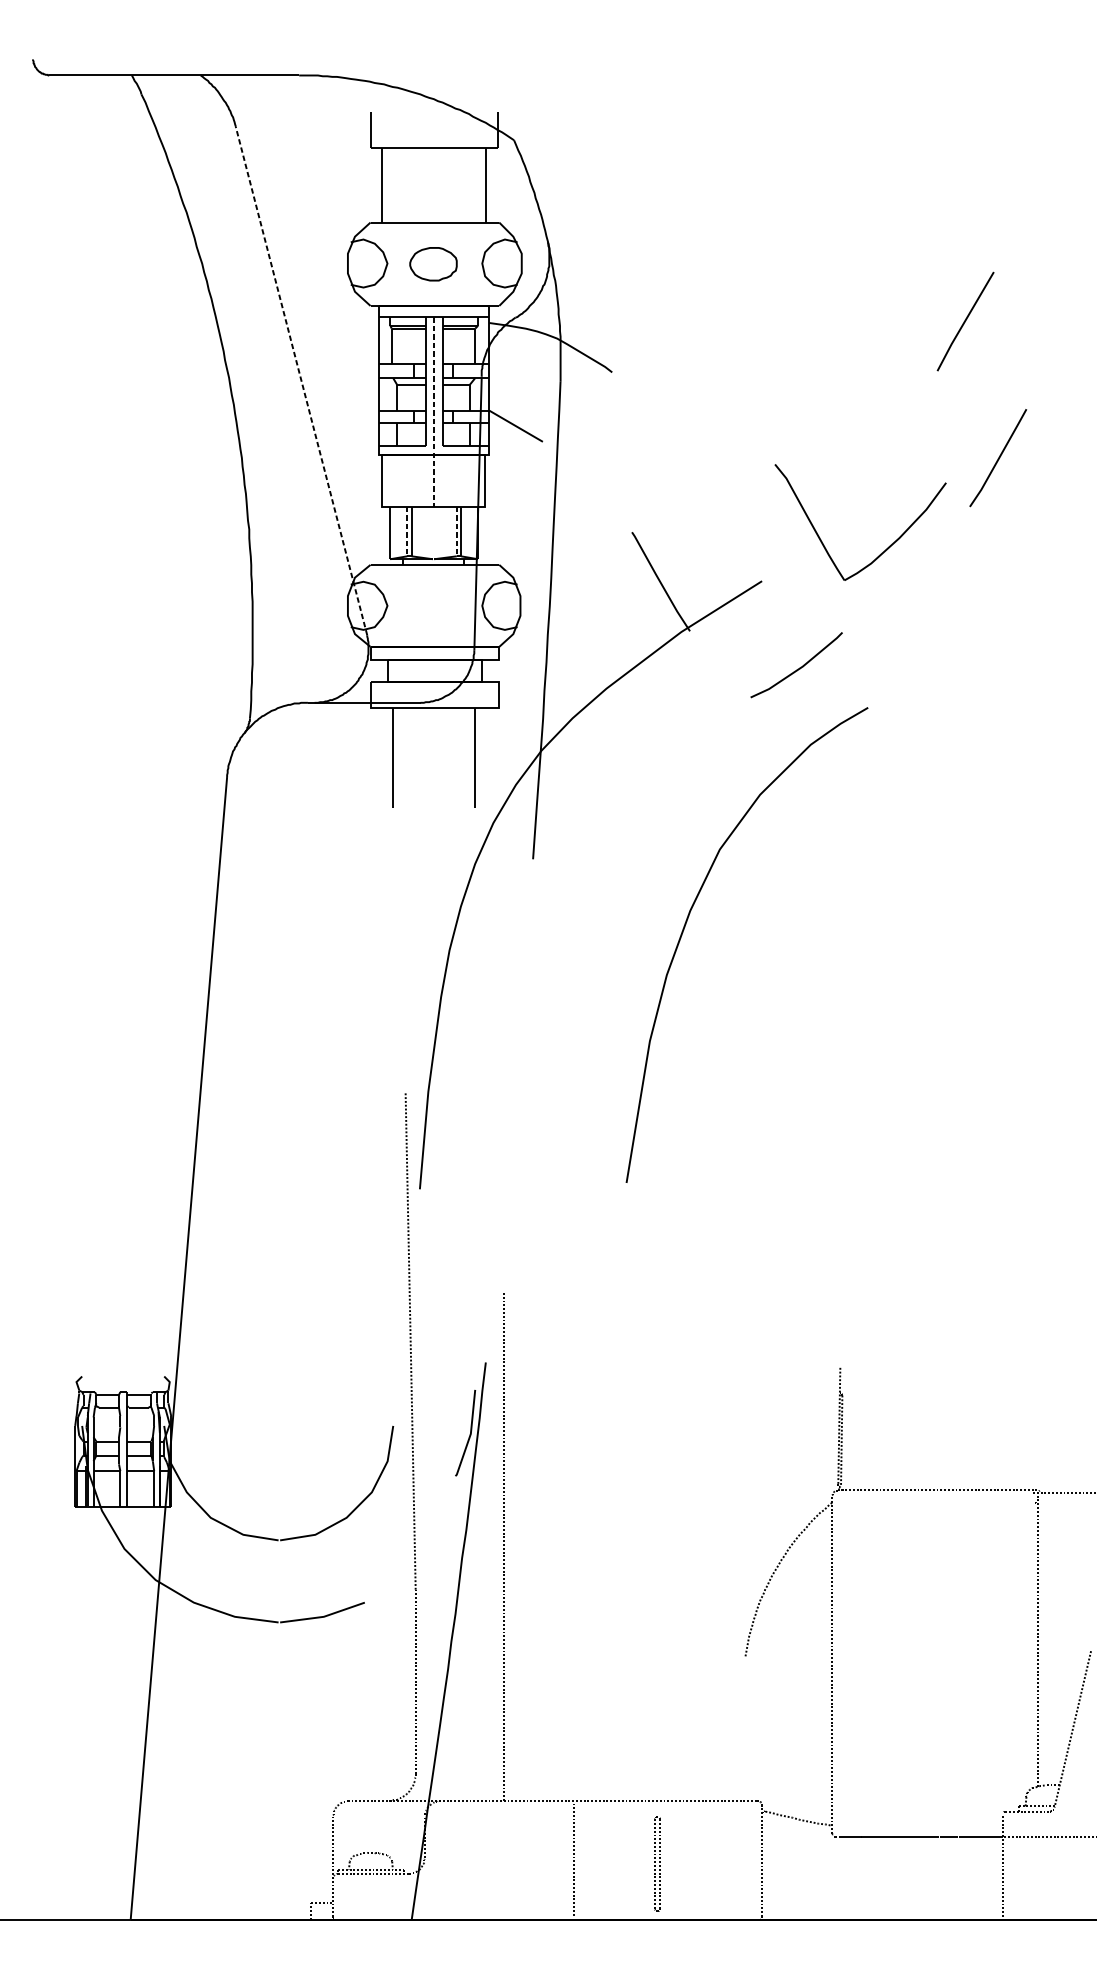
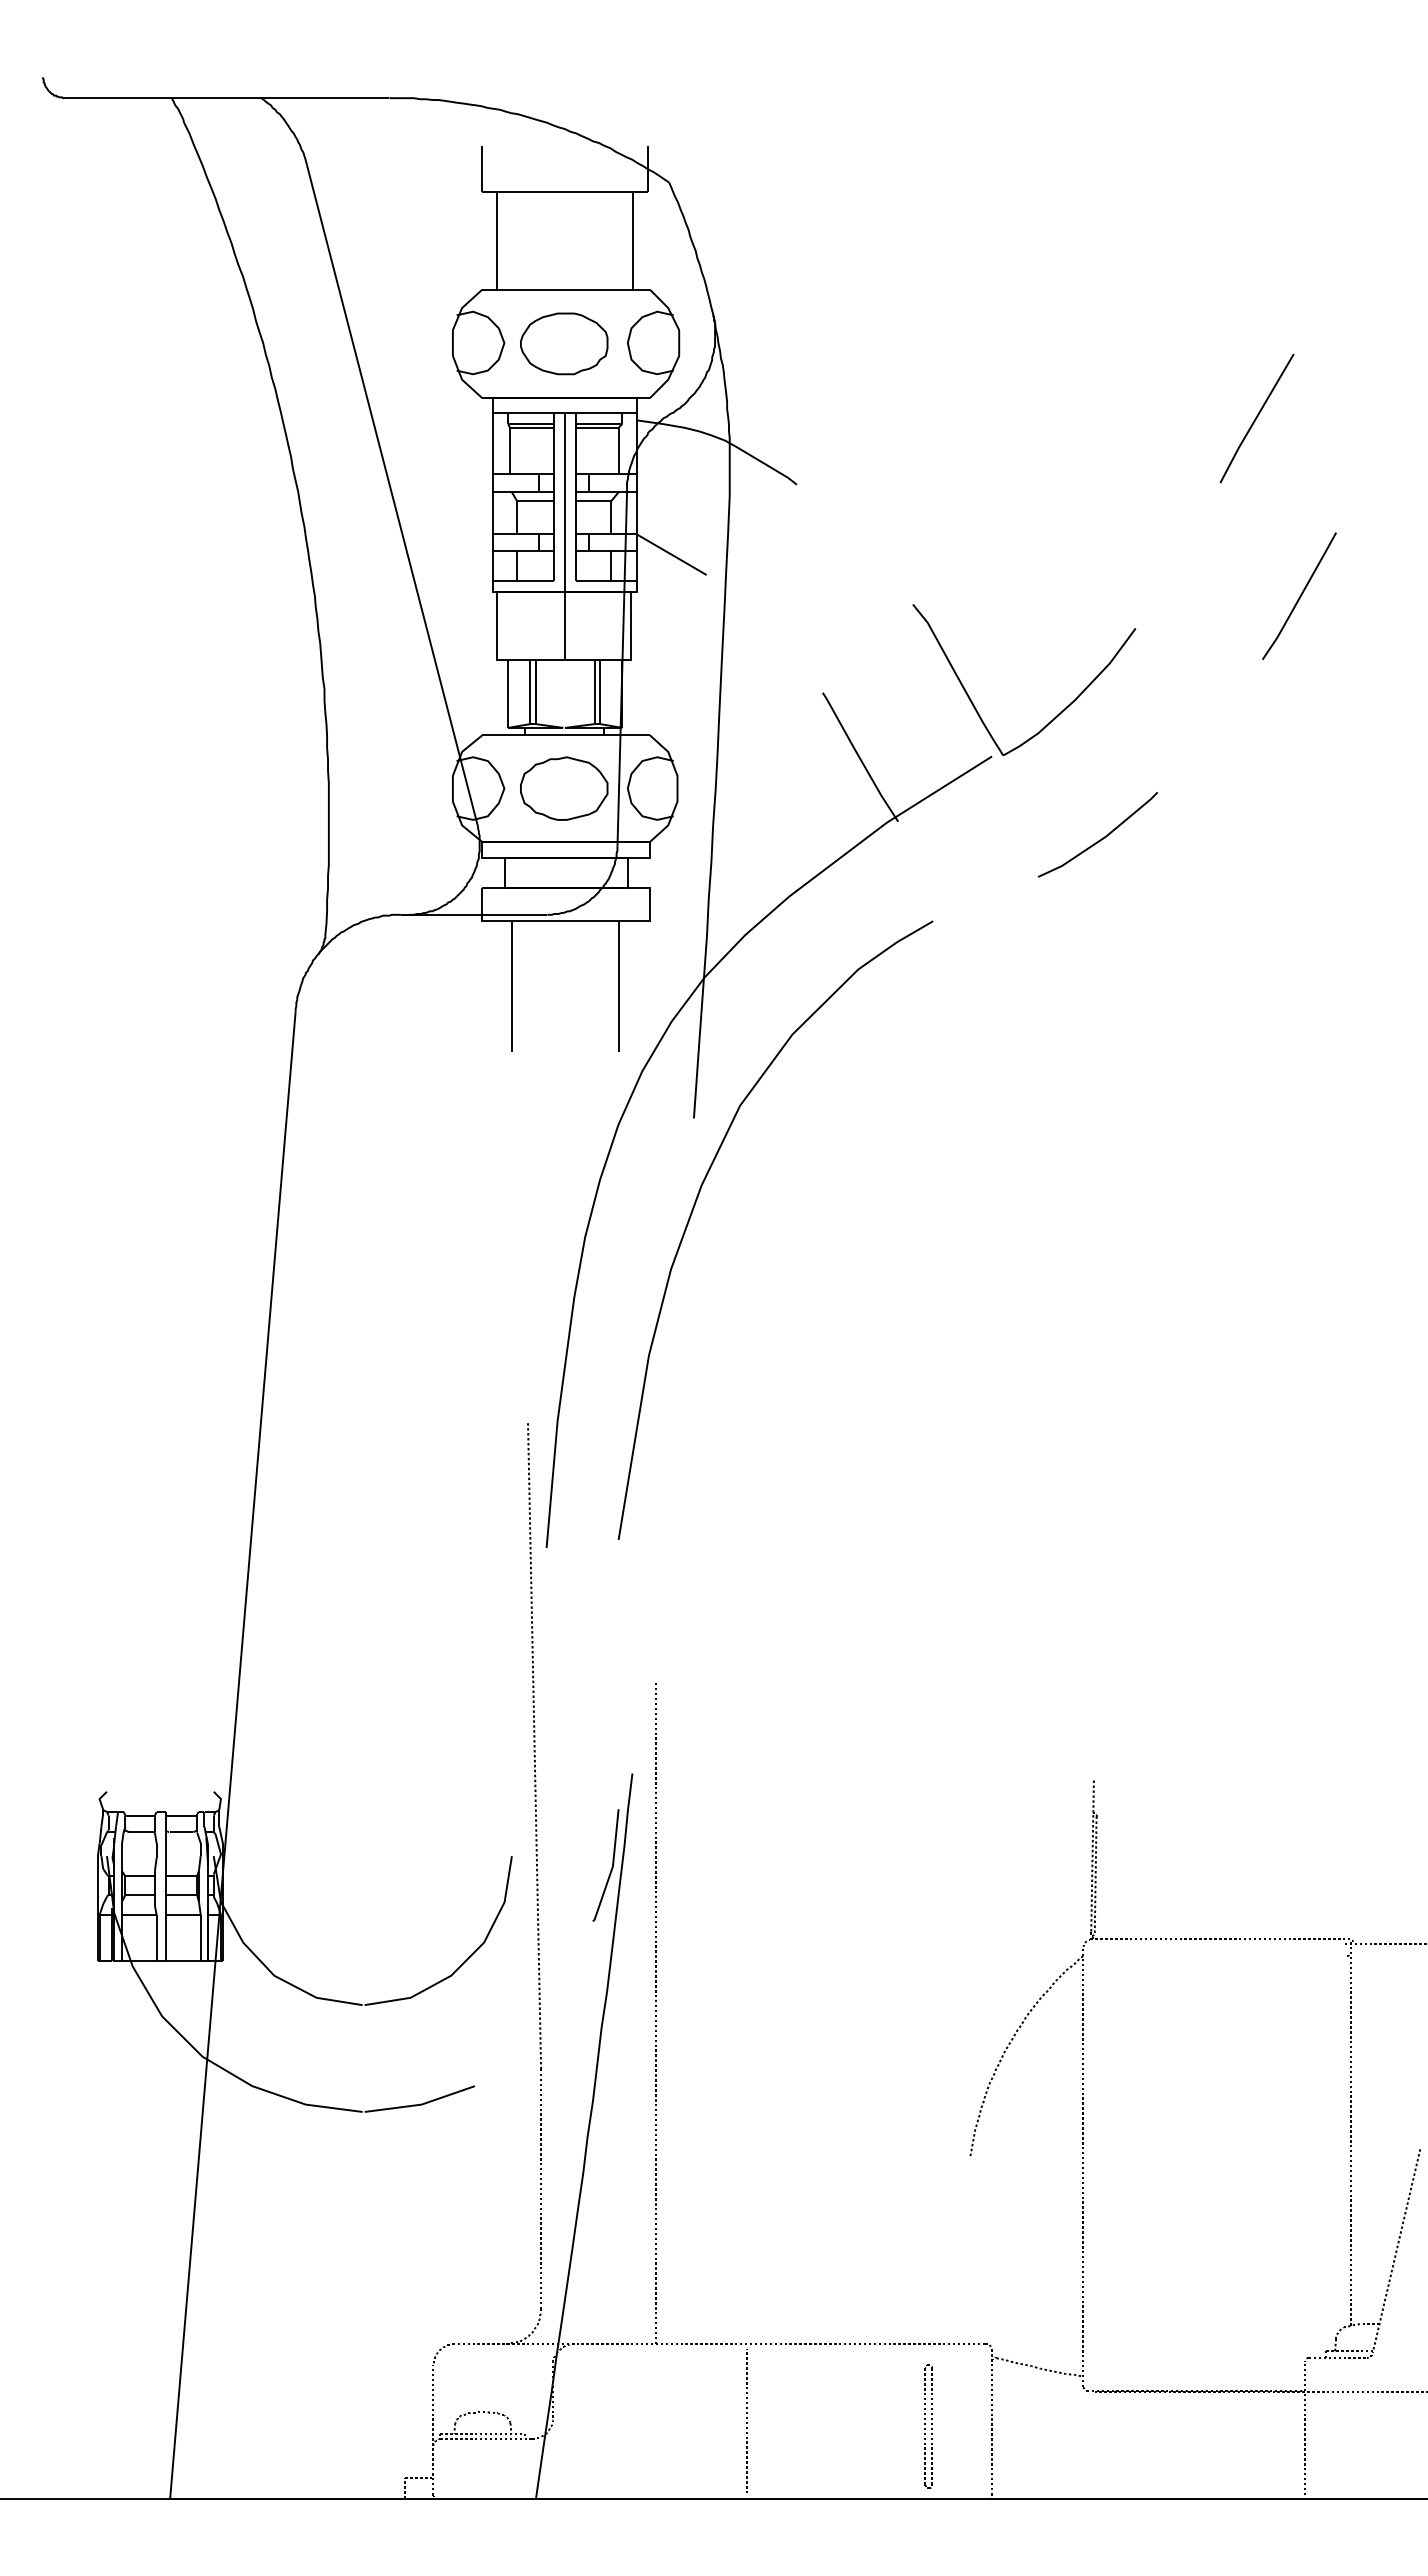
part: (433, 263) -> (564, 343), size x1.43
line: (301, 381) -> (392, 496), dashed -> solid
line: (434, 412) -> (565, 536), dashed -> solid
line: (407, 532) -> (530, 692), dashed -> solid
line: (456, 532) -> (594, 692), dashed -> solid
part: (886, 548) -> (1058, 713), moved
part: (433, 605) -> (564, 788), added
line: (797, 668) -> (1099, 839), moved
curve: (687, 922) -> (697, 1200), moved
part: (657, 1864) -> (928, 2426), moved

